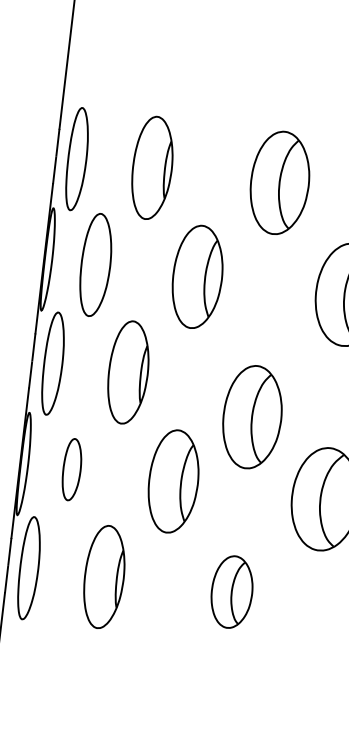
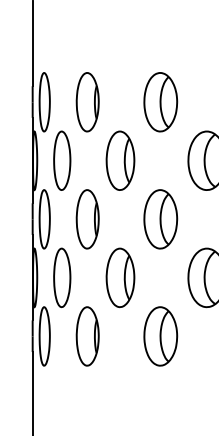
part: (251, 417) -> (160, 219), moved
part: (72, 469) -> (62, 277), size x1.67
part: (231, 592) -> (160, 336), size x1.43

